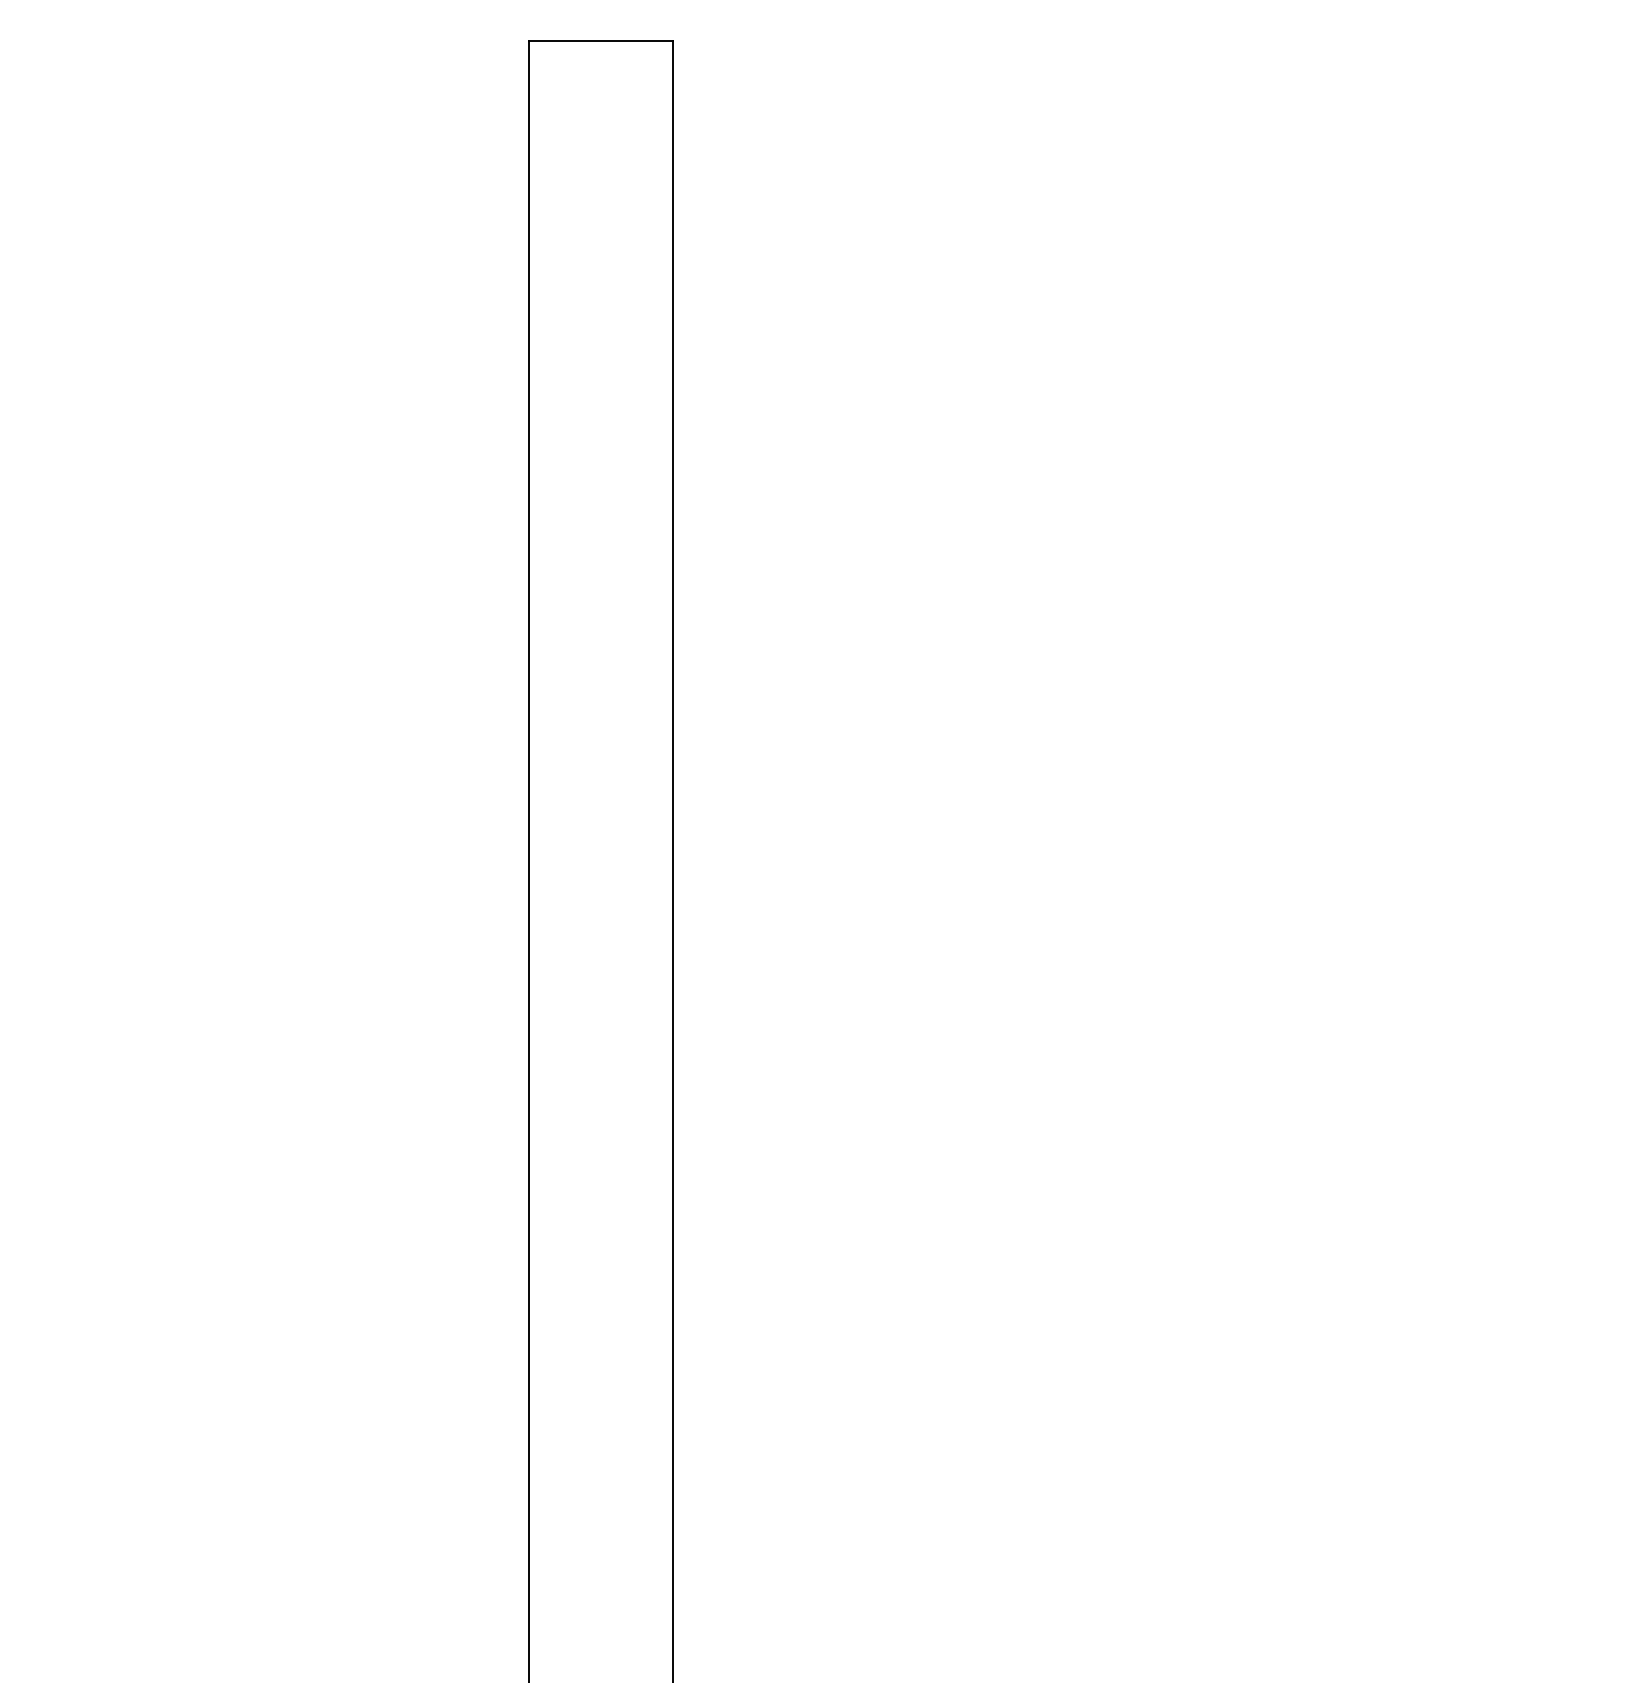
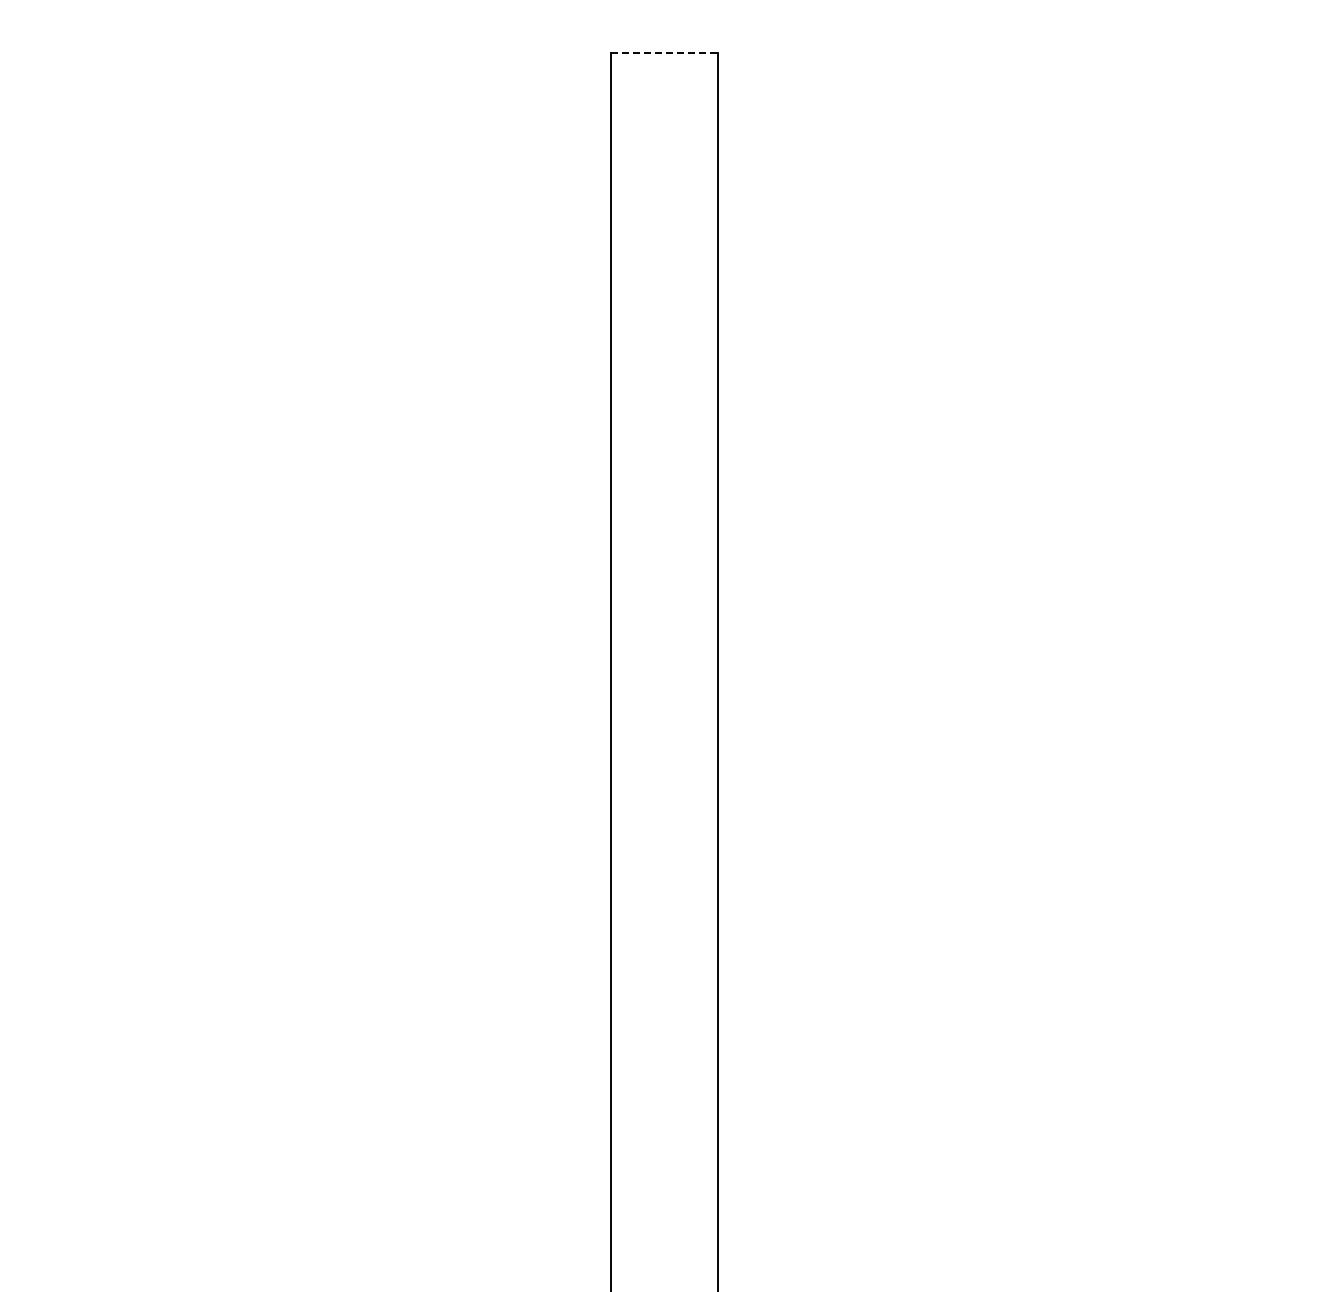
line: (601, 41) -> (665, 53), solid -> dashed

